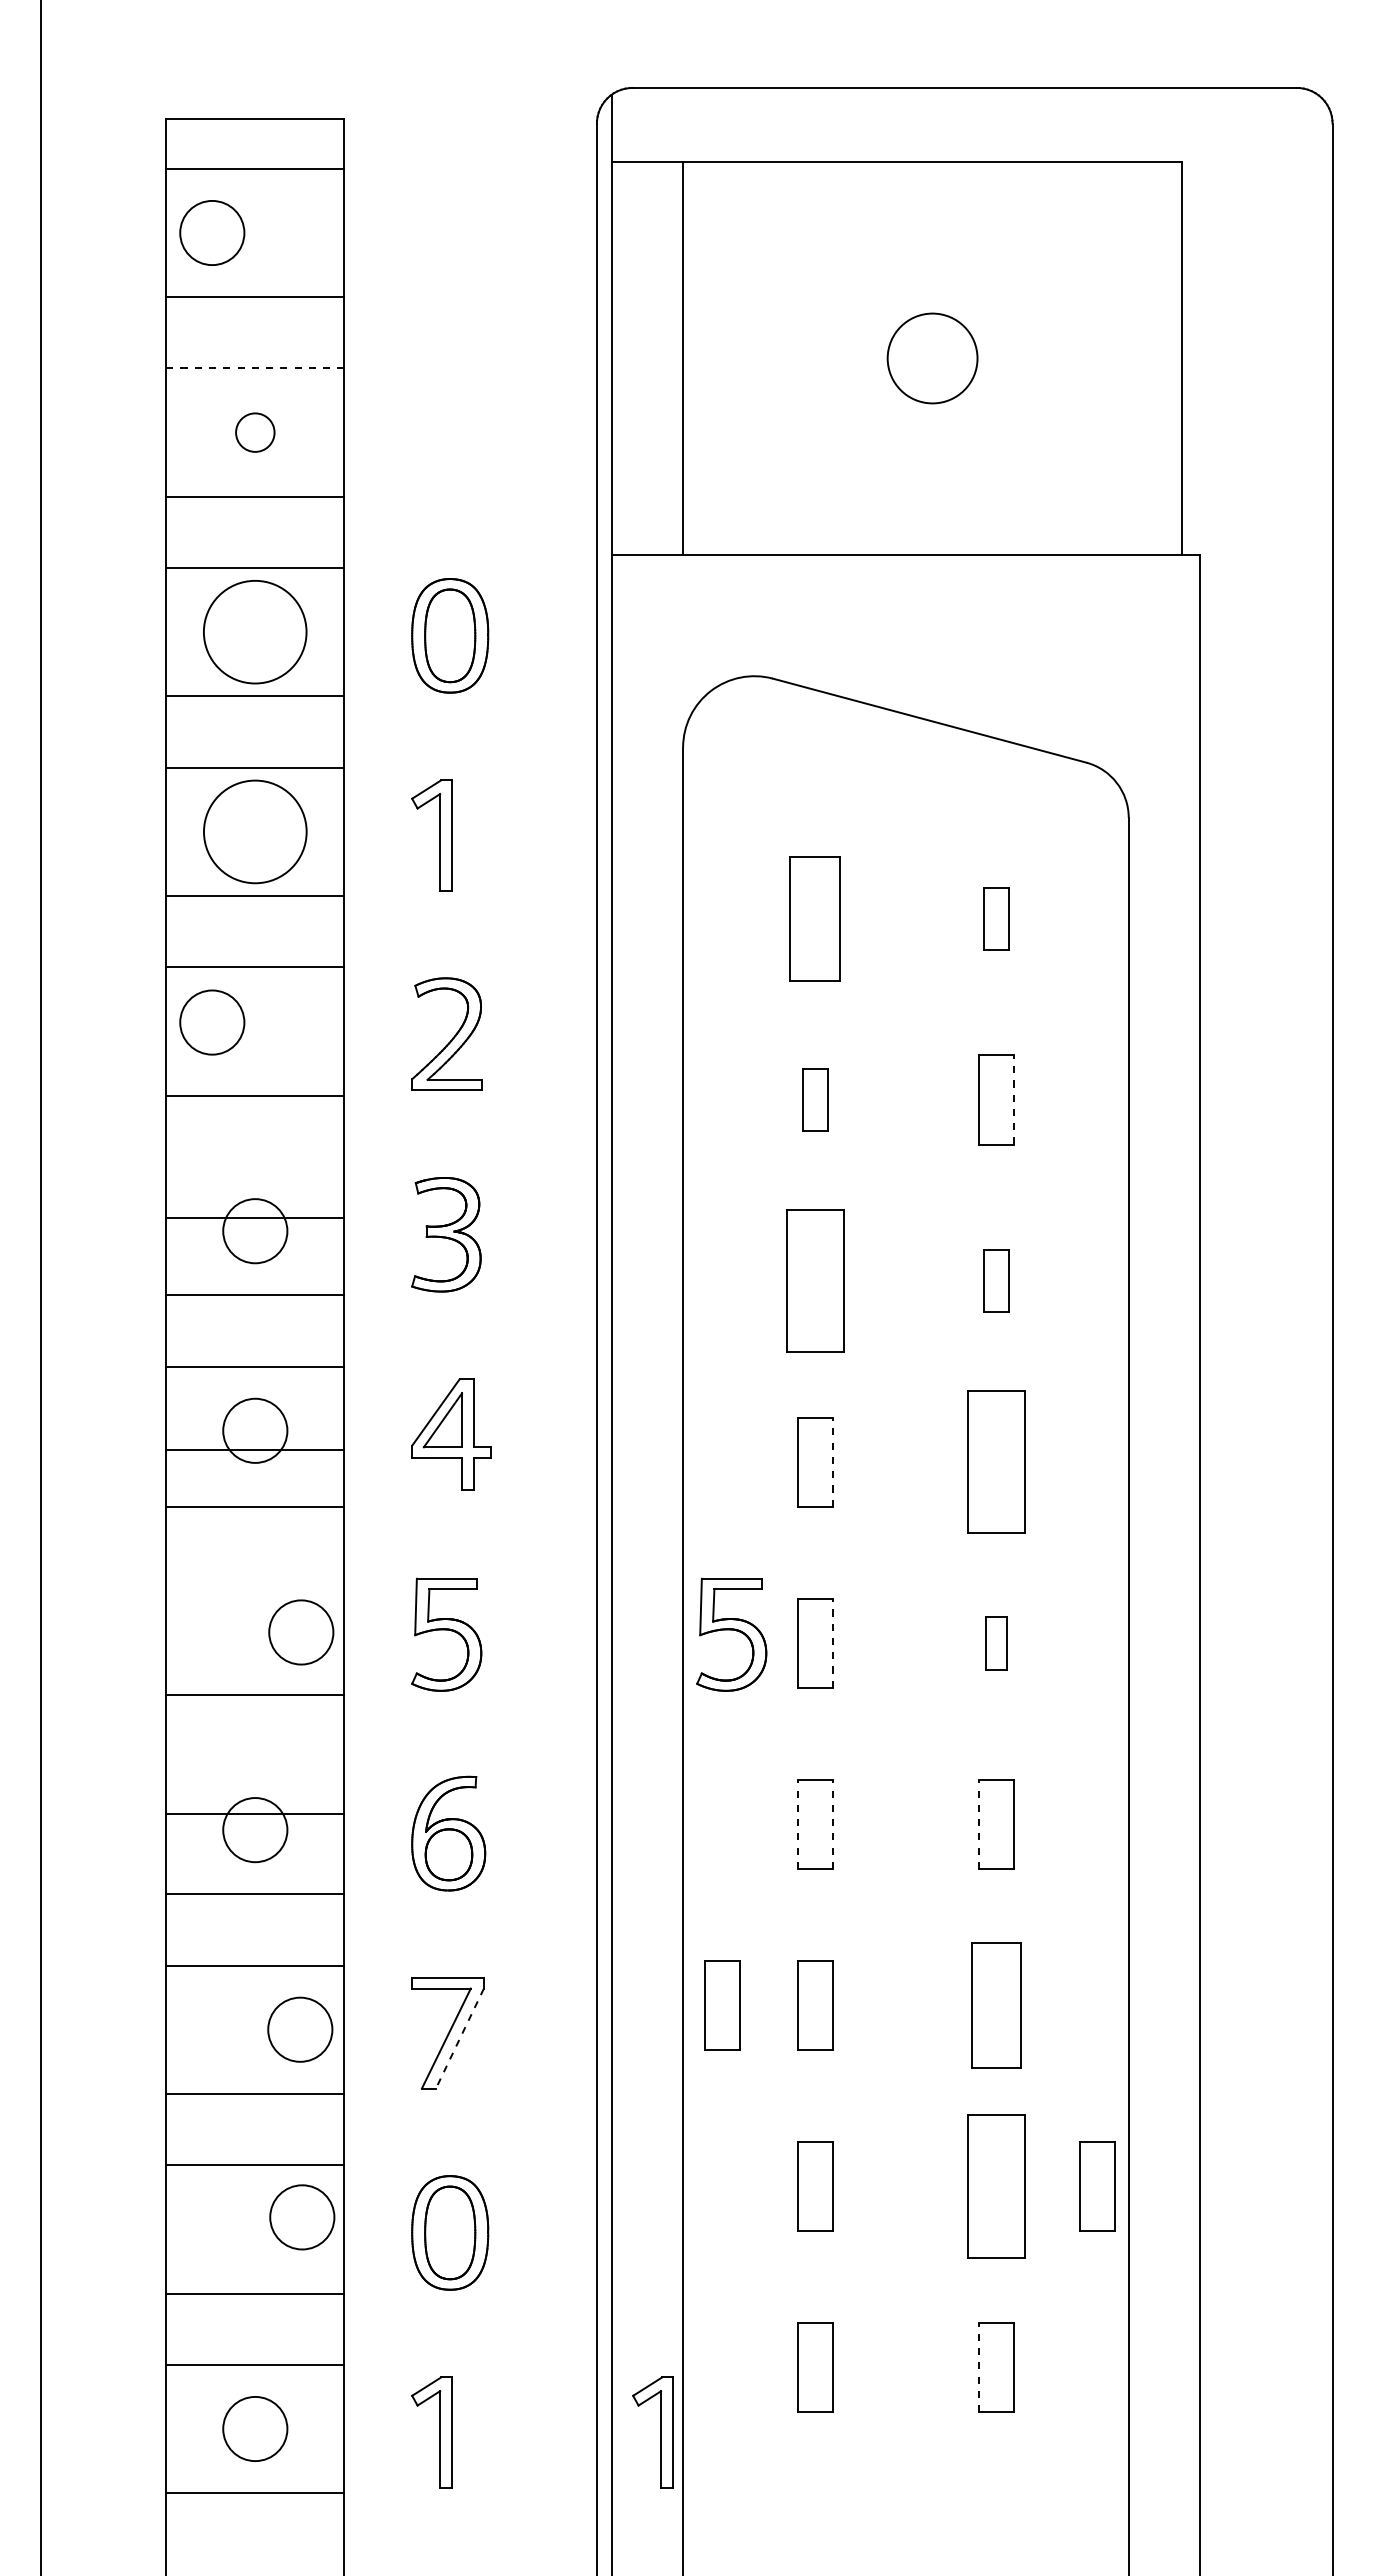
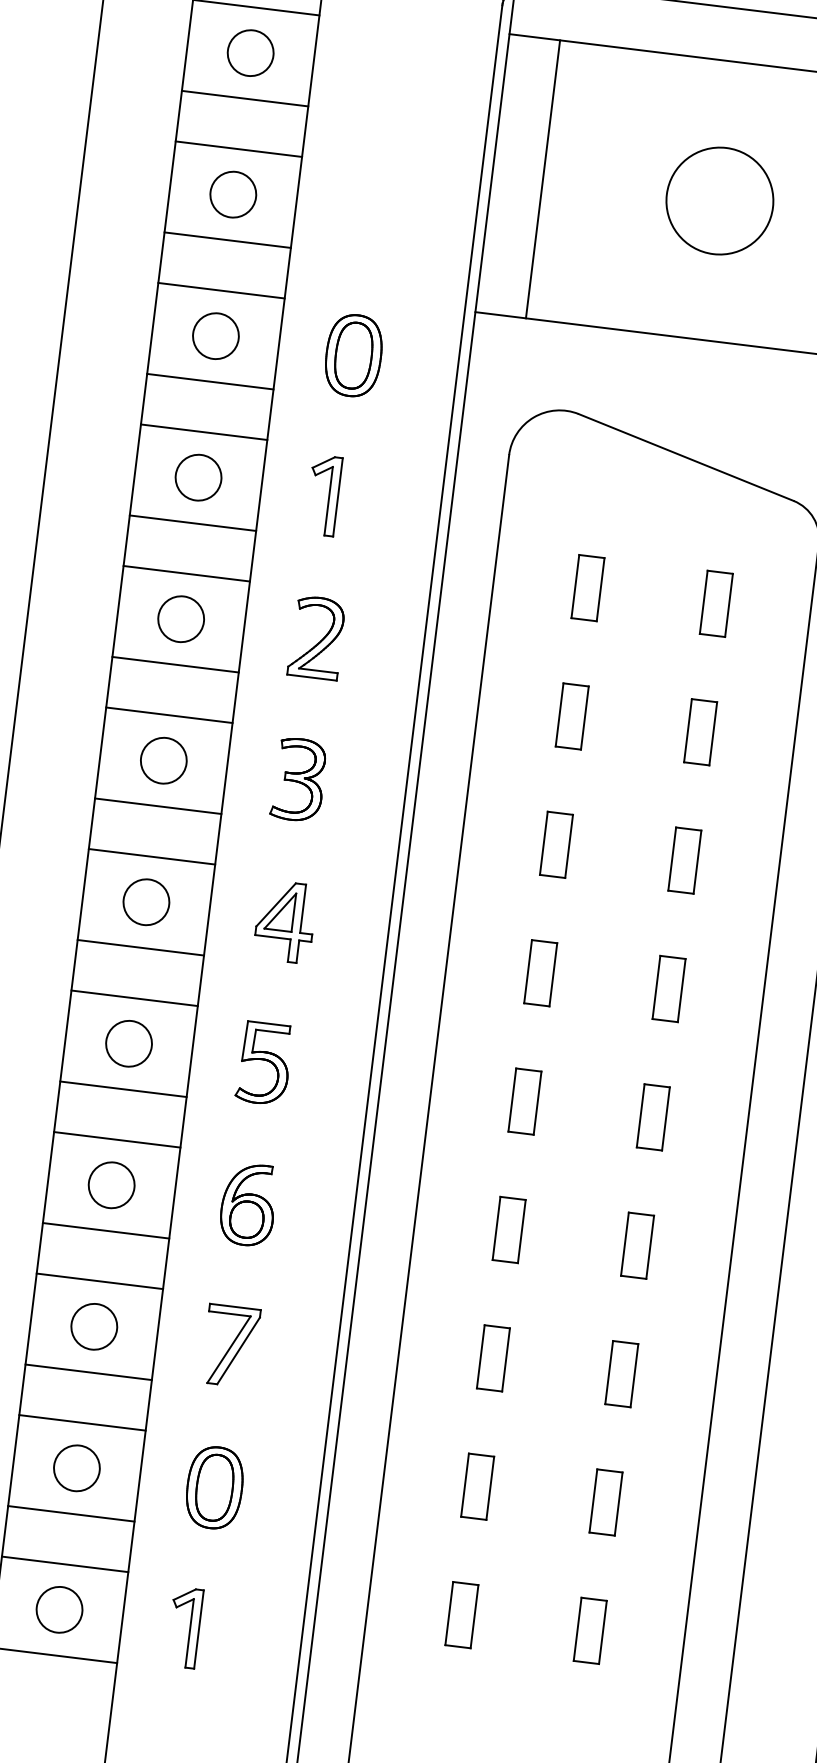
circle: (212, 232) -> (250, 52), moved
circle: (932, 358) -> (719, 201), size x1.67
line: (254, 368) -> (238, 149), dashed -> solid
circle: (255, 432) -> (233, 194), size x1.67
circle: (255, 632) -> (216, 336), size x0.62
circle: (255, 831) -> (198, 477), size x0.62
part: (815, 918) -> (588, 587), size x0.71
part: (996, 918) -> (716, 603), size x1.43
circle: (212, 1022) -> (181, 619), moved
part: (815, 1099) -> (572, 716), size x1.43
line: (1014, 1100) -> (713, 734), dashed -> solid
line: (255, 1218) -> (169, 715), moved
part: (815, 1281) -> (556, 845), size x0.62
part: (996, 1281) -> (684, 860), size x1.43
line: (255, 1450) -> (140, 948), moved
line: (833, 1462) -> (553, 975), dashed -> solid
part: (996, 1462) -> (669, 989), size x0.62
line: (255, 1507) -> (134, 998), moved
circle: (301, 1632) -> (129, 1043), moved
part: (731, 1634) -> (466, 1088), removed
line: (833, 1643) -> (537, 1103), dashed -> solid
part: (996, 1643) -> (653, 1117), size x1.67
line: (255, 1813) -> (117, 1139), moved
line: (797, 1824) -> (496, 1228), dashed -> solid
line: (833, 1824) -> (522, 1231), dashed -> solid
line: (978, 1824) -> (624, 1244), dashed -> solid
part: (722, 2005) -> (427, 1350), removed
part: (996, 2005) -> (621, 1374), size x0.71
circle: (300, 2029) -> (94, 1326), moved
line: (459, 2039) -> (238, 1351), dashed -> solid
part: (996, 2186) -> (606, 1502), size x0.62
part: (1097, 2186) -> (677, 1511), removed
circle: (302, 2217) -> (77, 1468), moved
line: (978, 2367) -> (577, 1629), dashed -> solid
part: (660, 2432) -> (346, 1647), removed

